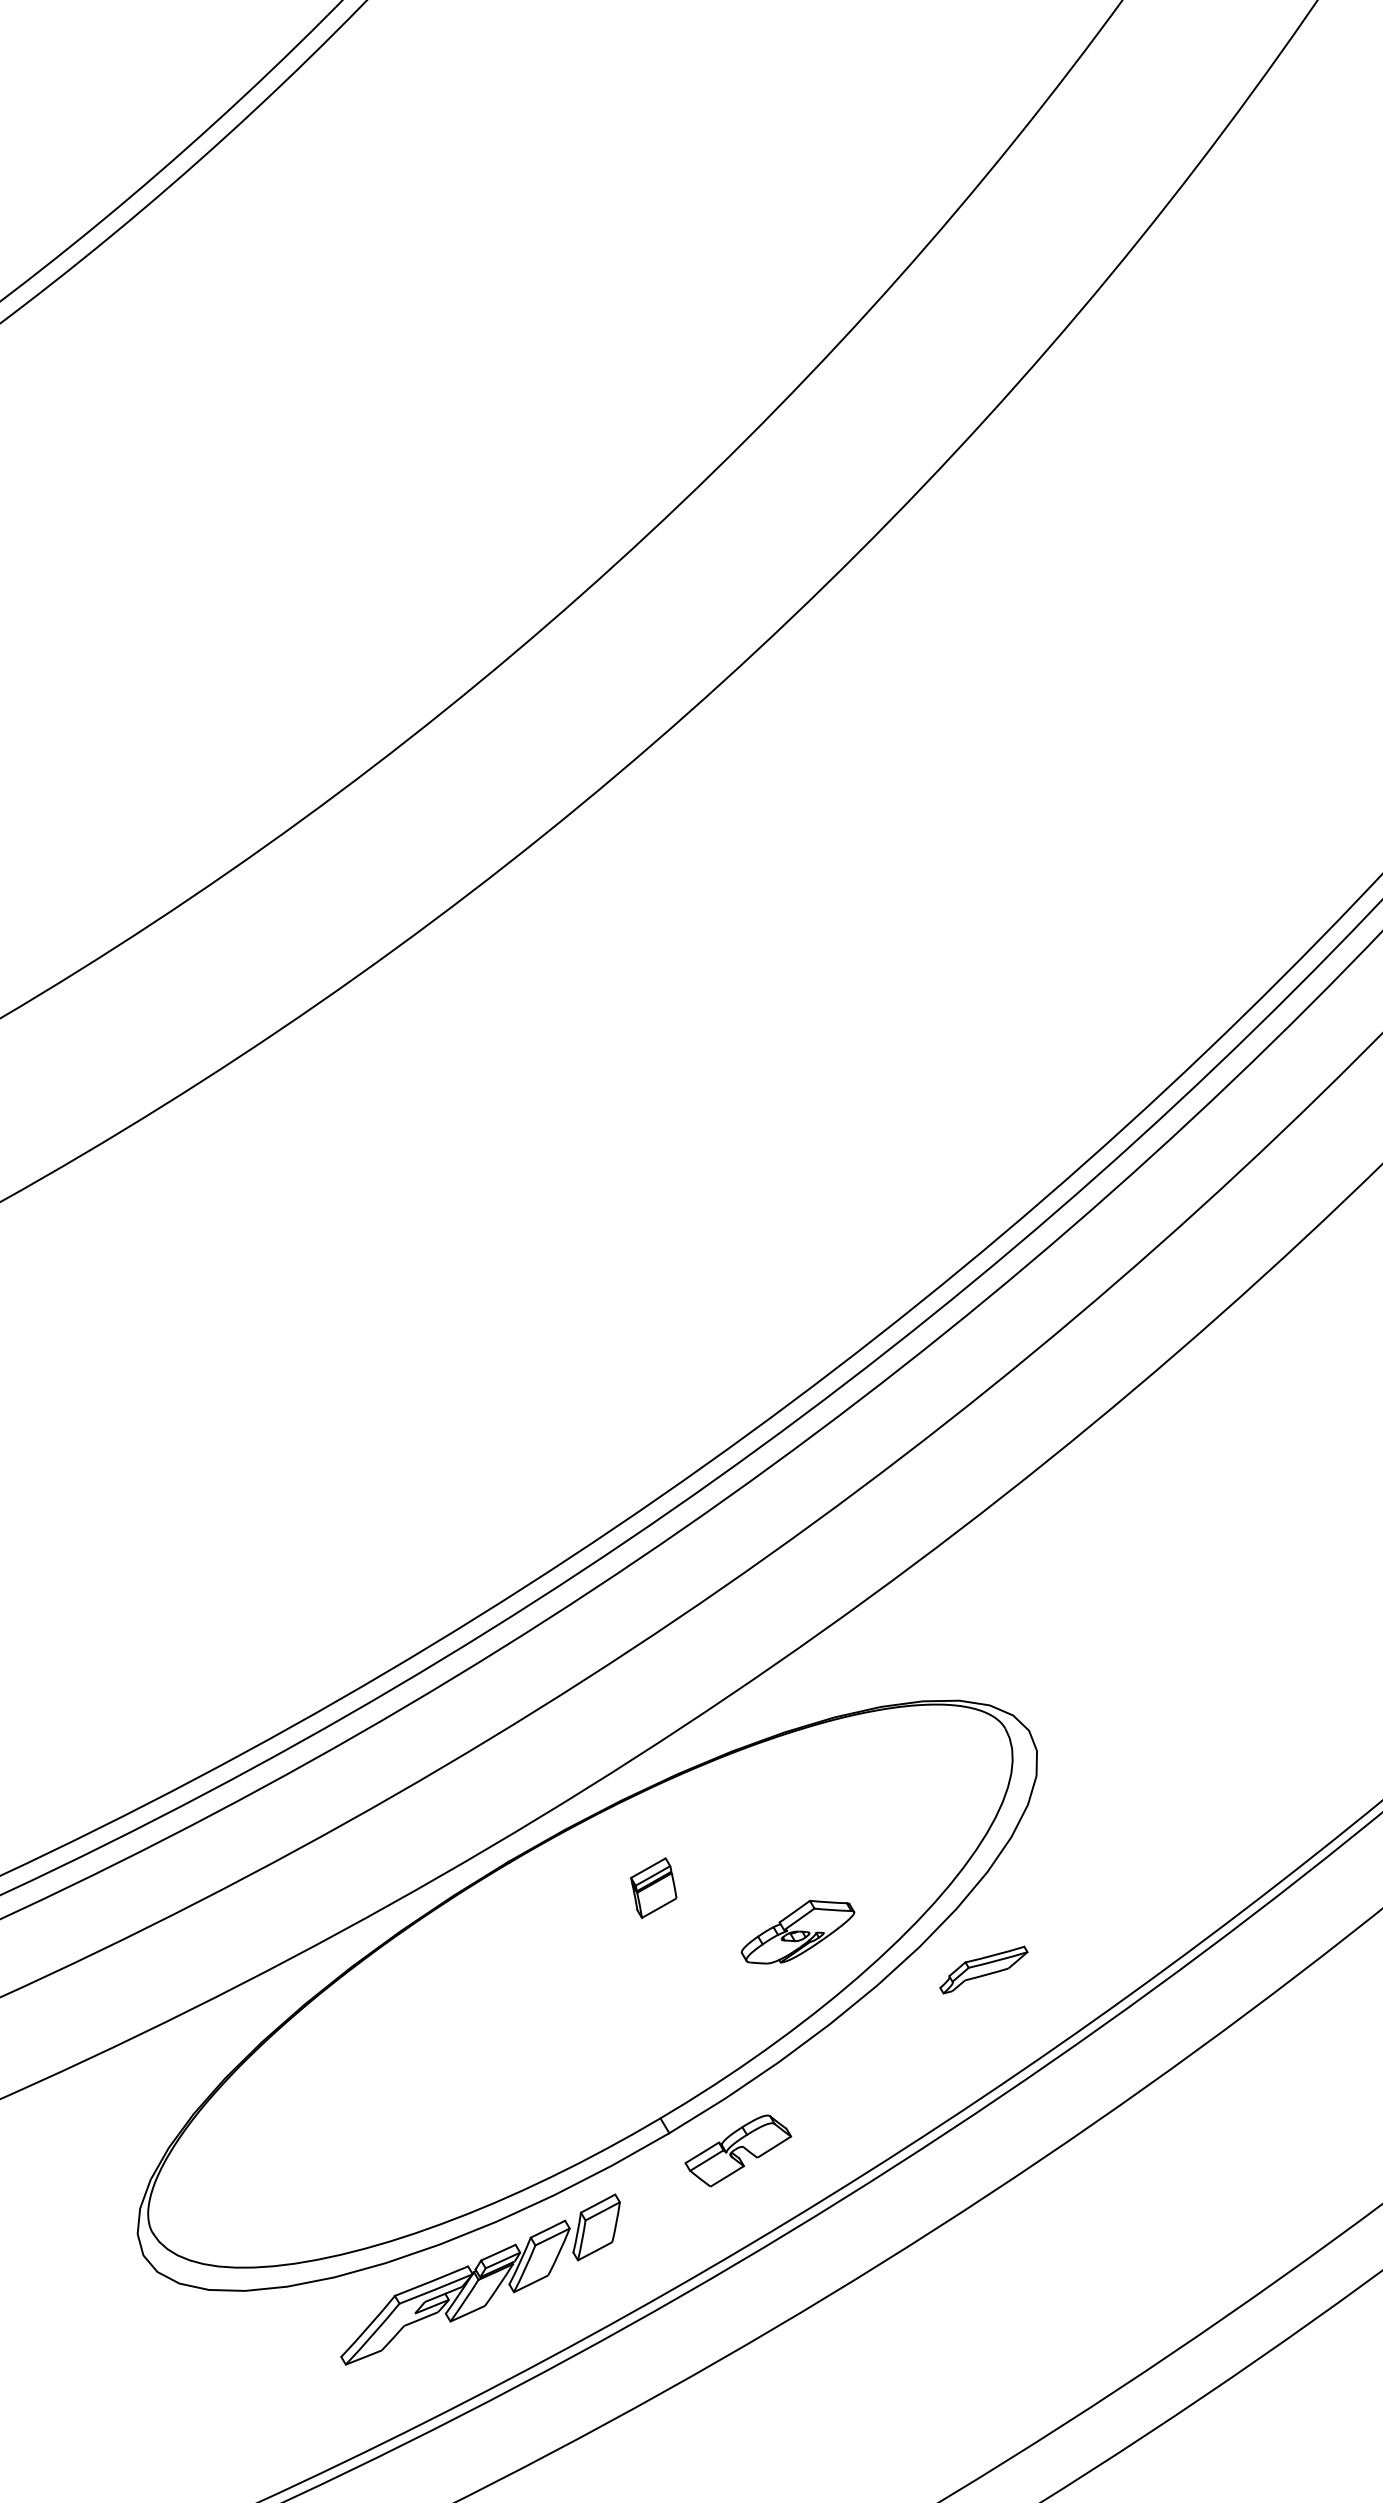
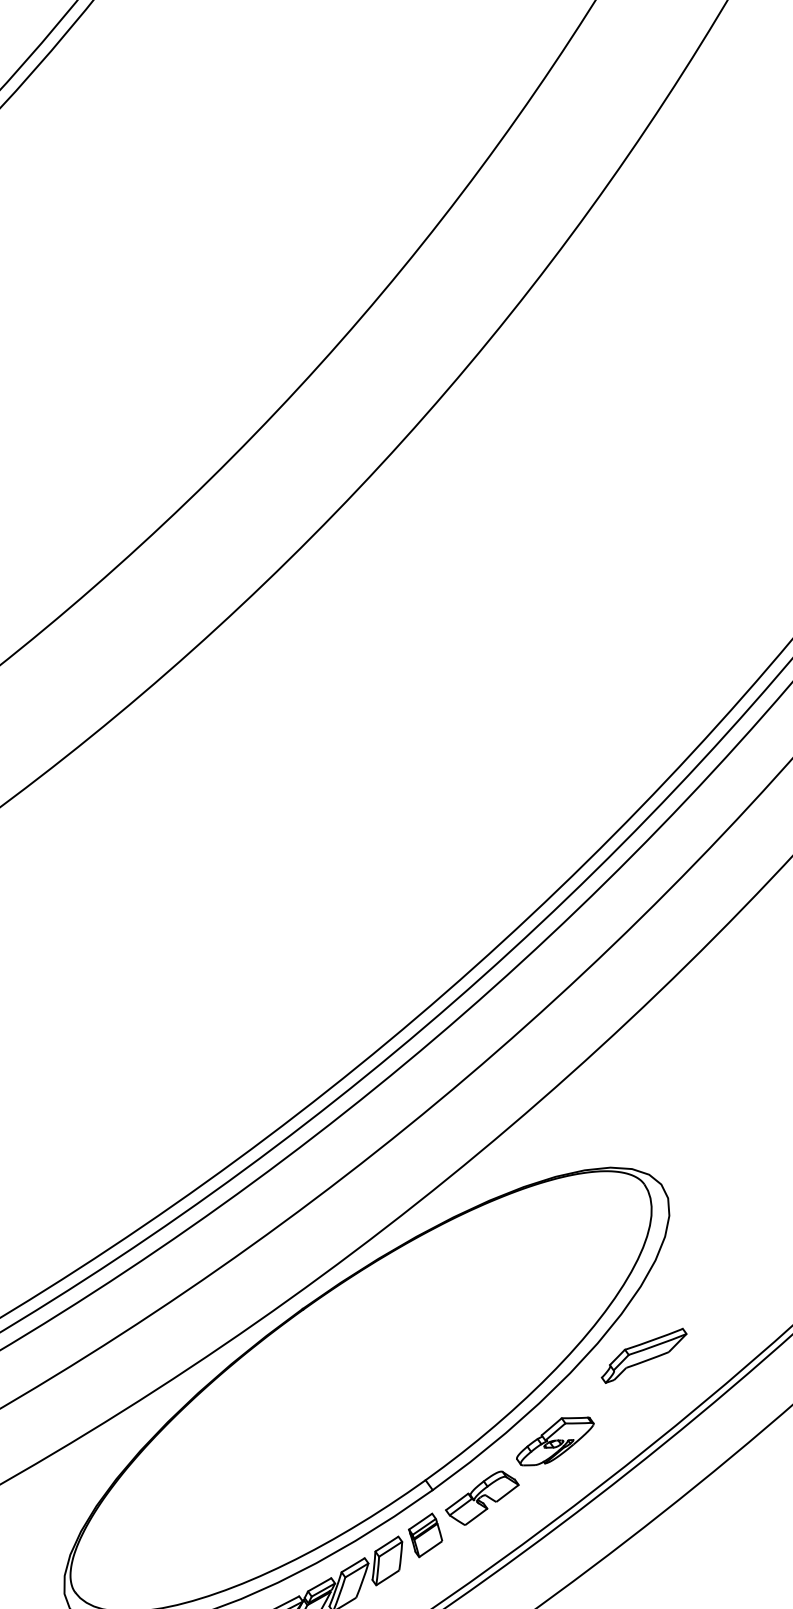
part: (653, 1887) -> (425, 1534), moved
part: (797, 1931) -> (554, 1440), moved
part: (983, 1969) -> (643, 1355), size x1.43

